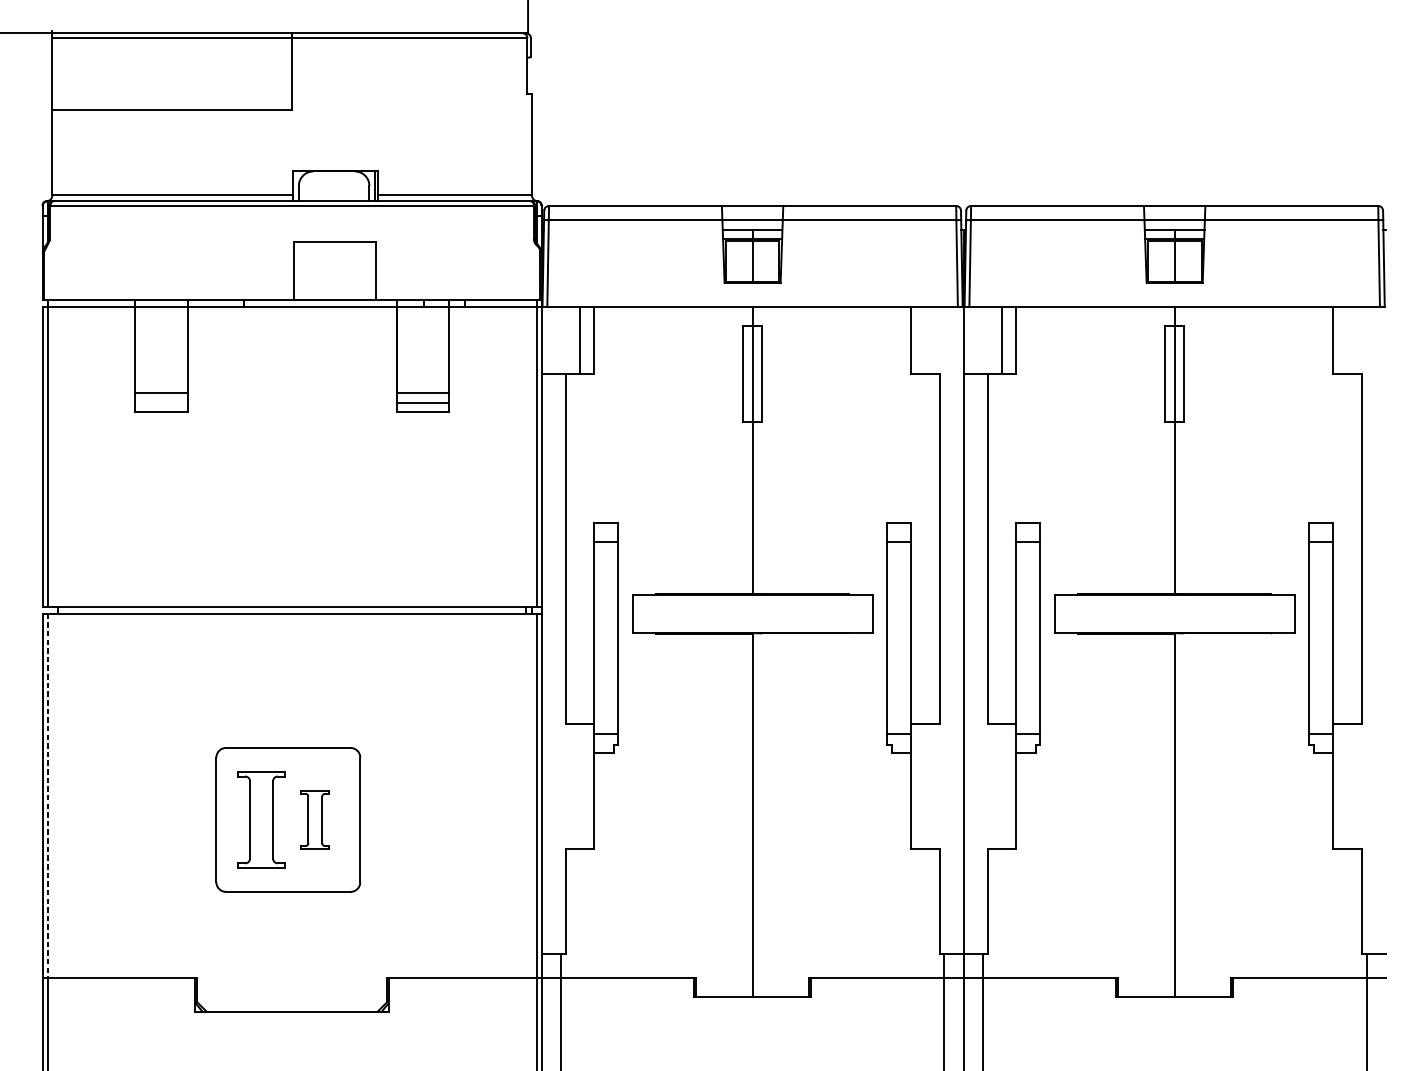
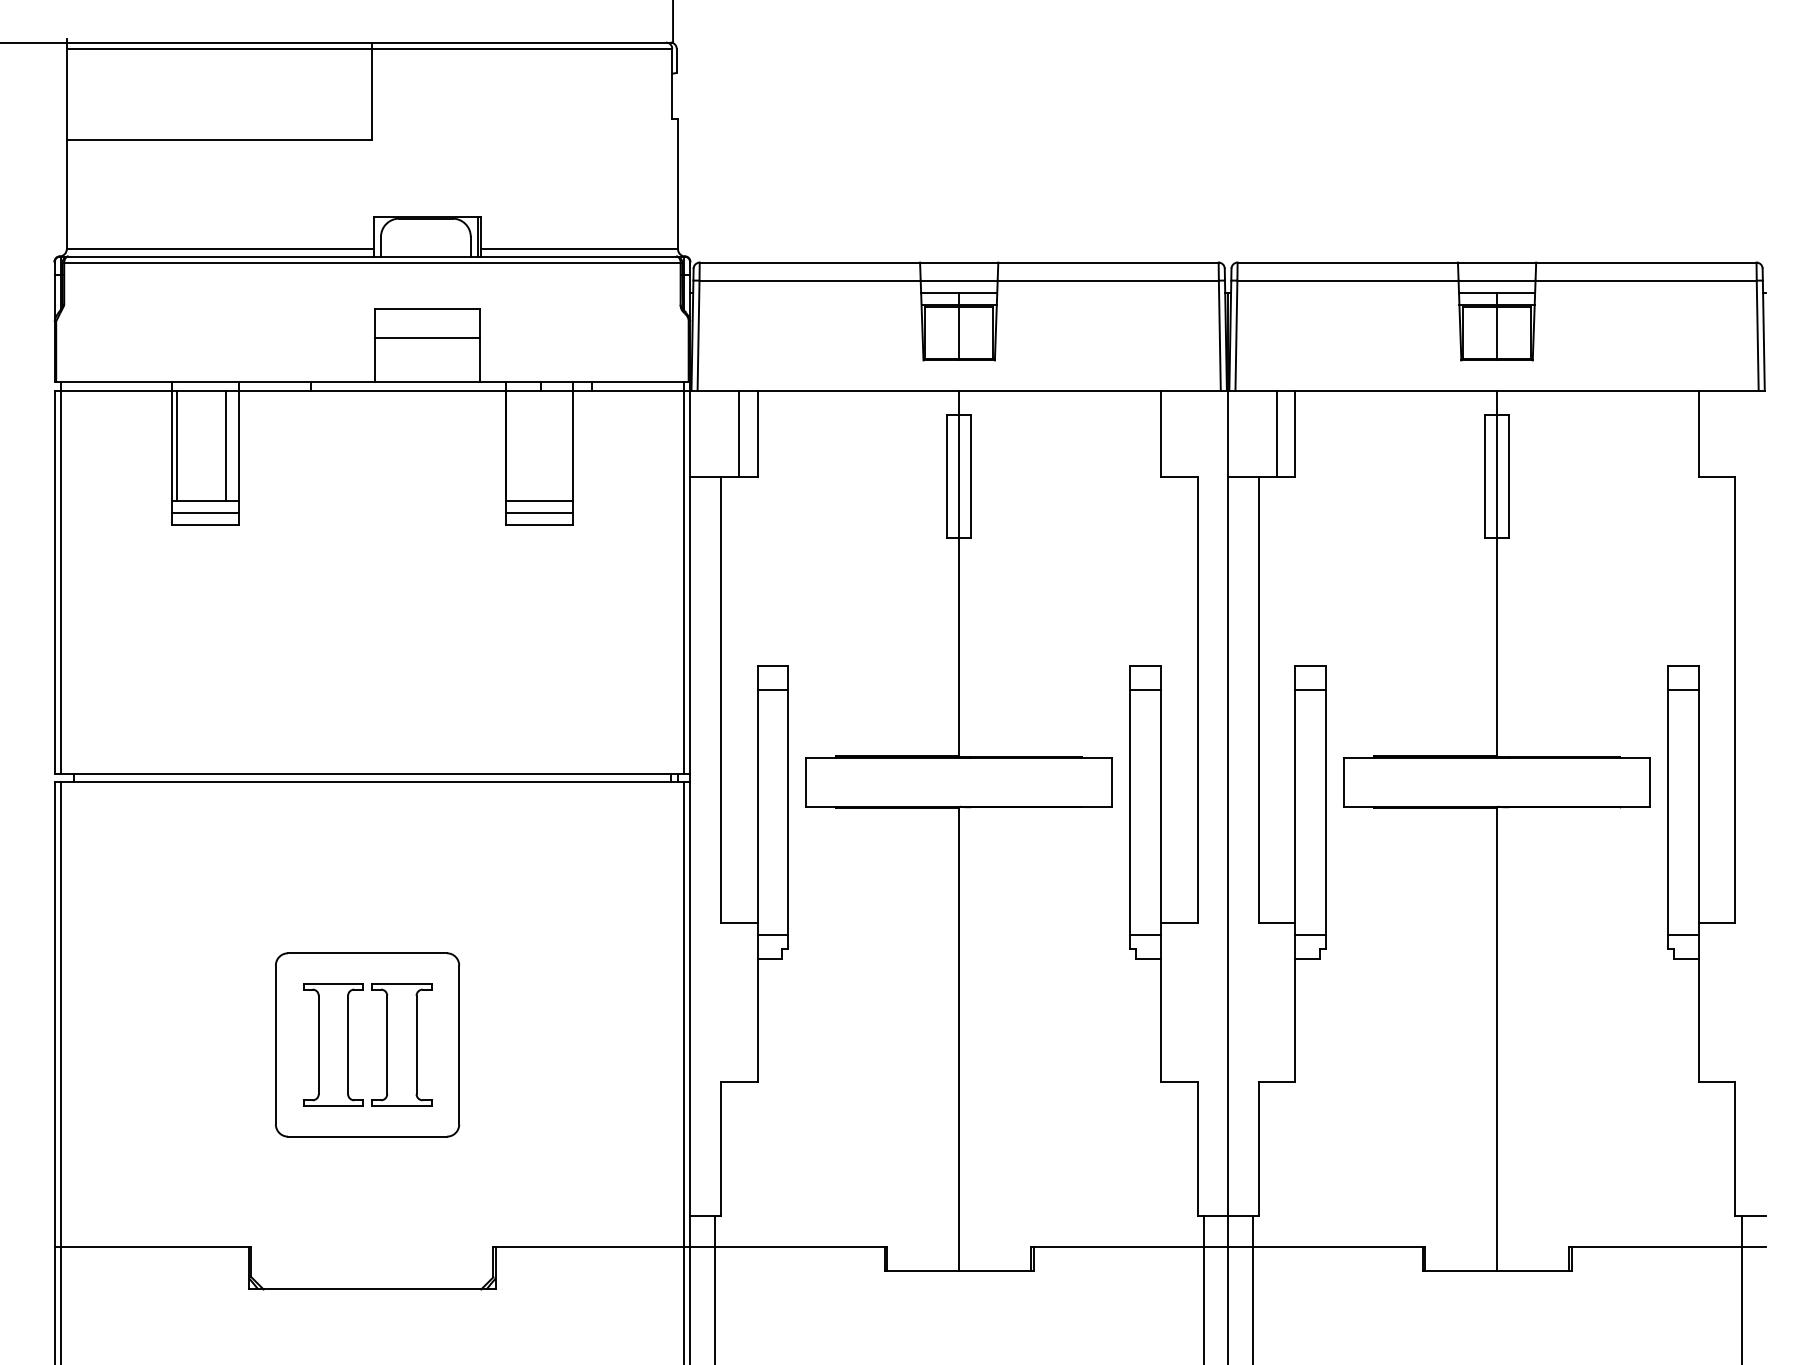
line: (334, 265) -> (426, 338), added
line: (139, 349) -> (177, 445), added
line: (177, 349) -> (226, 445), added
line: (161, 402) -> (205, 513), added
line: (47, 796) -> (60, 1014), dashed -> solid
part: (314, 819) -> (401, 1044), size x1.67

